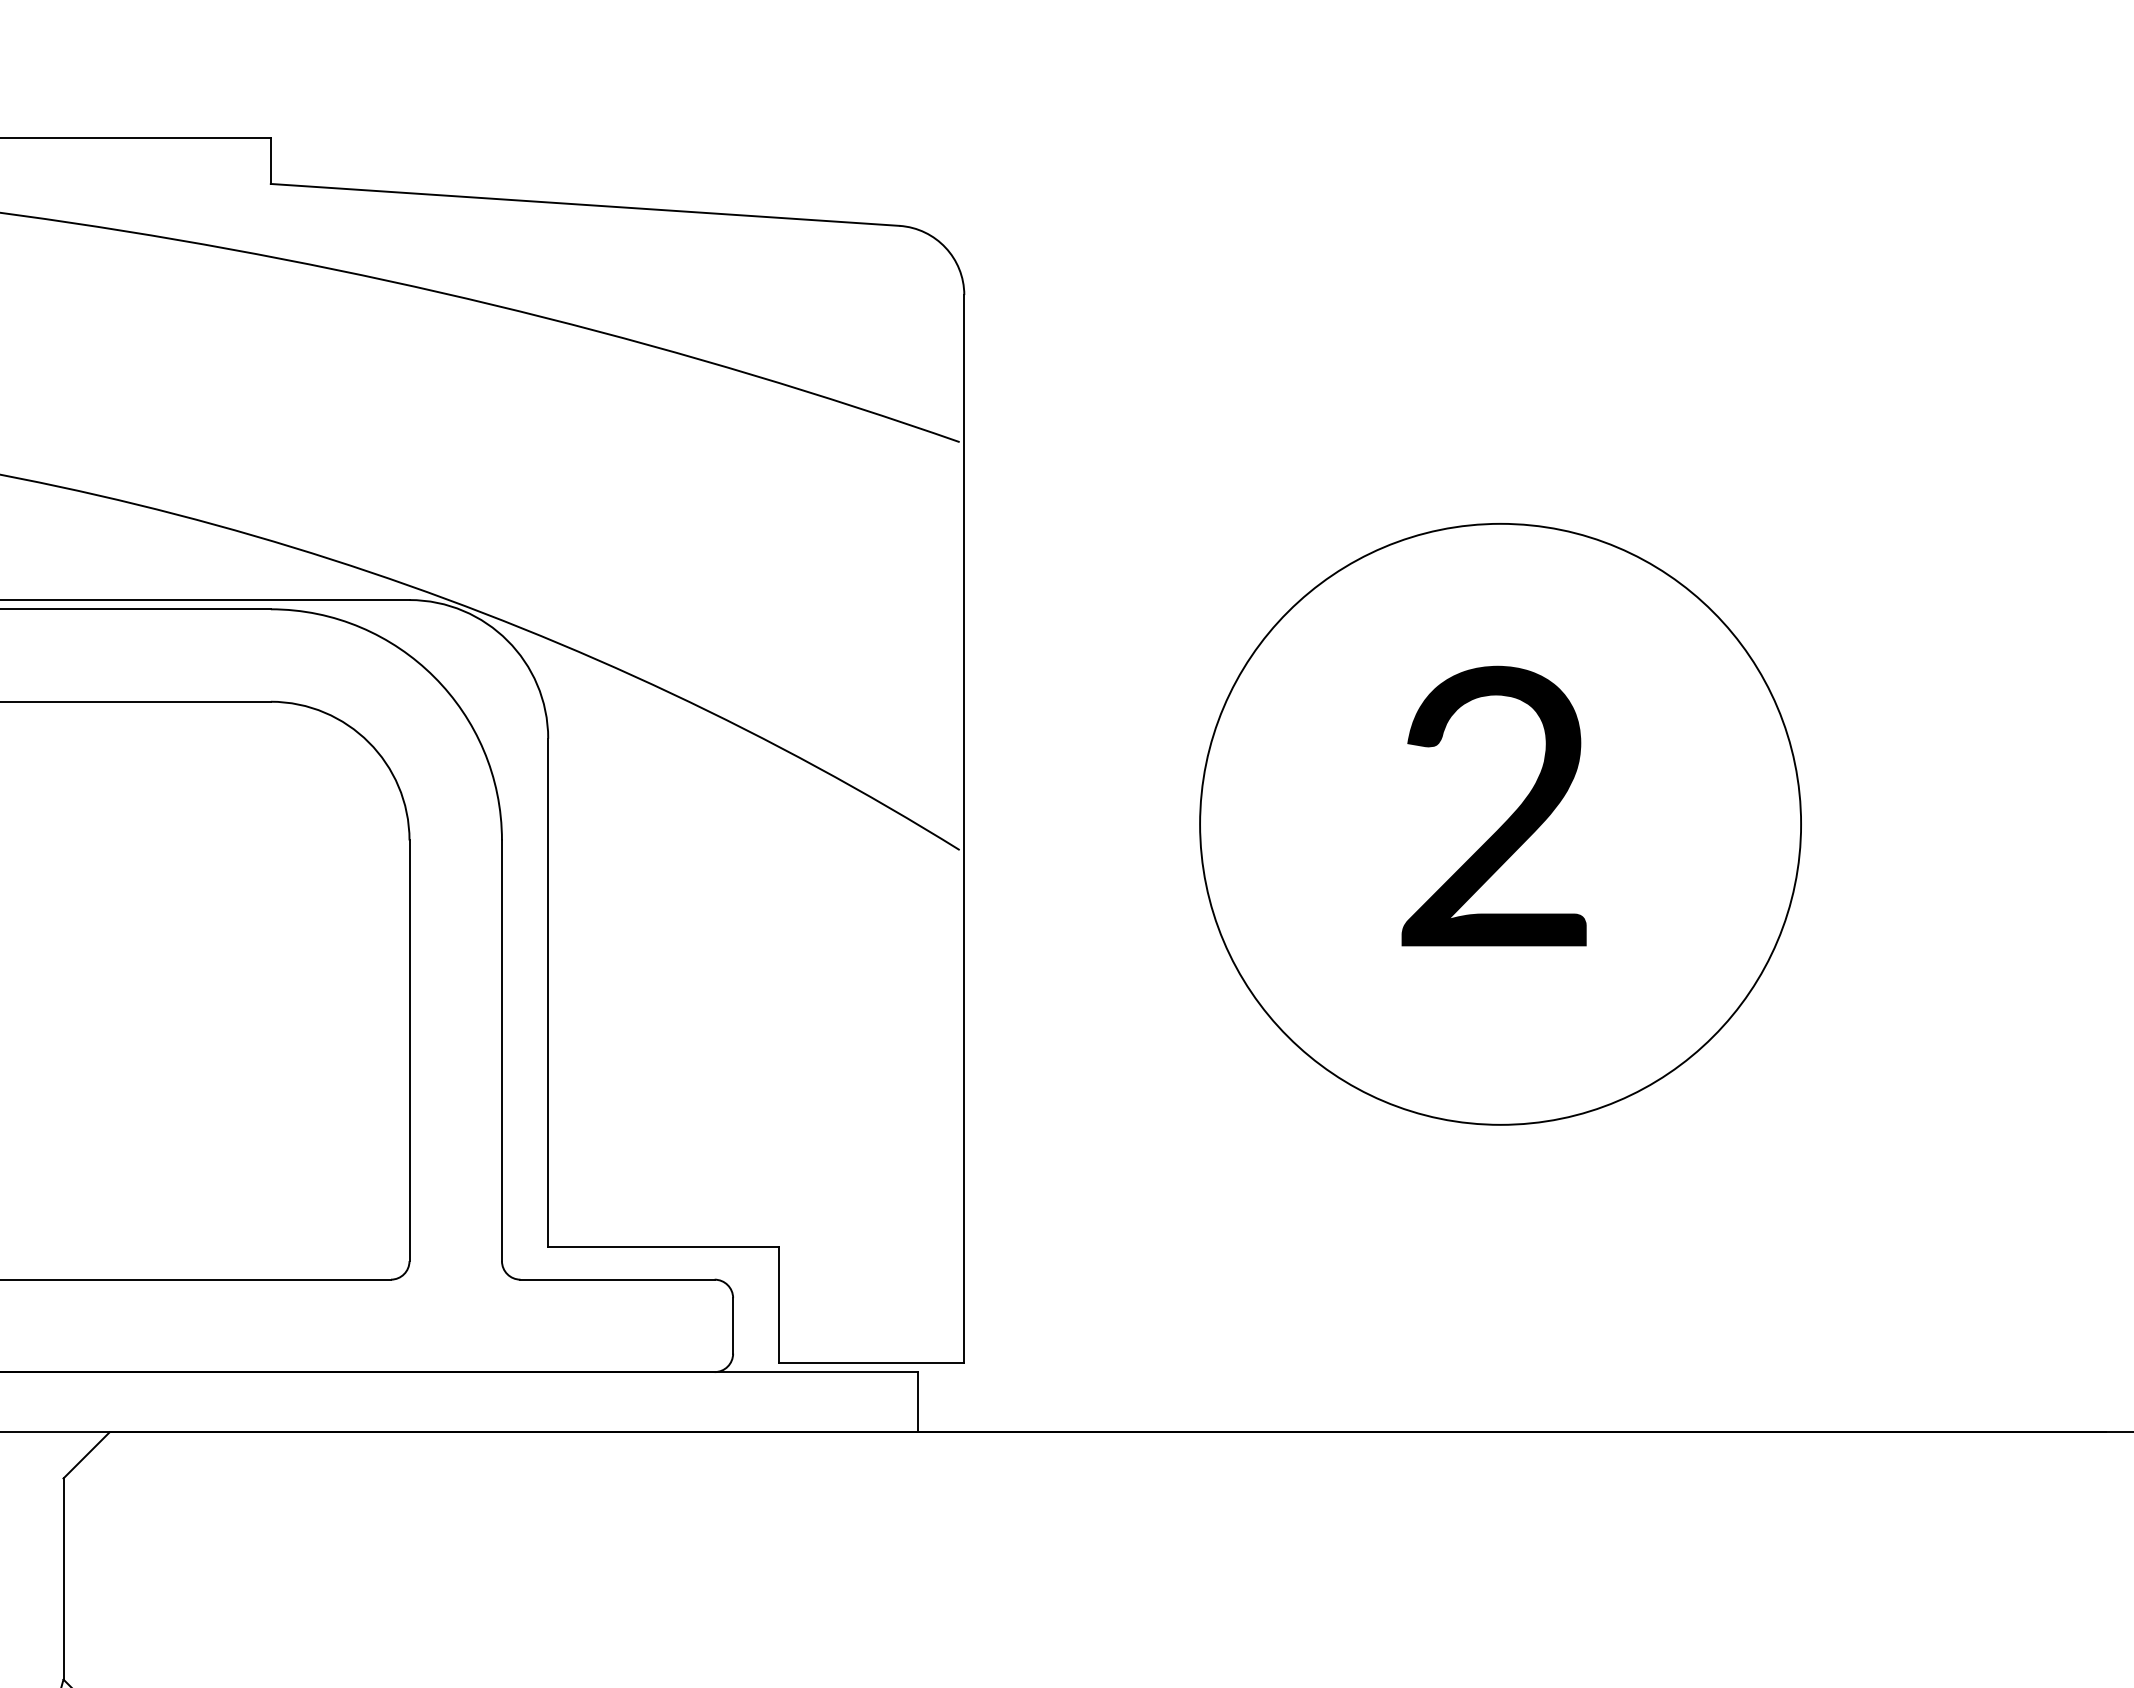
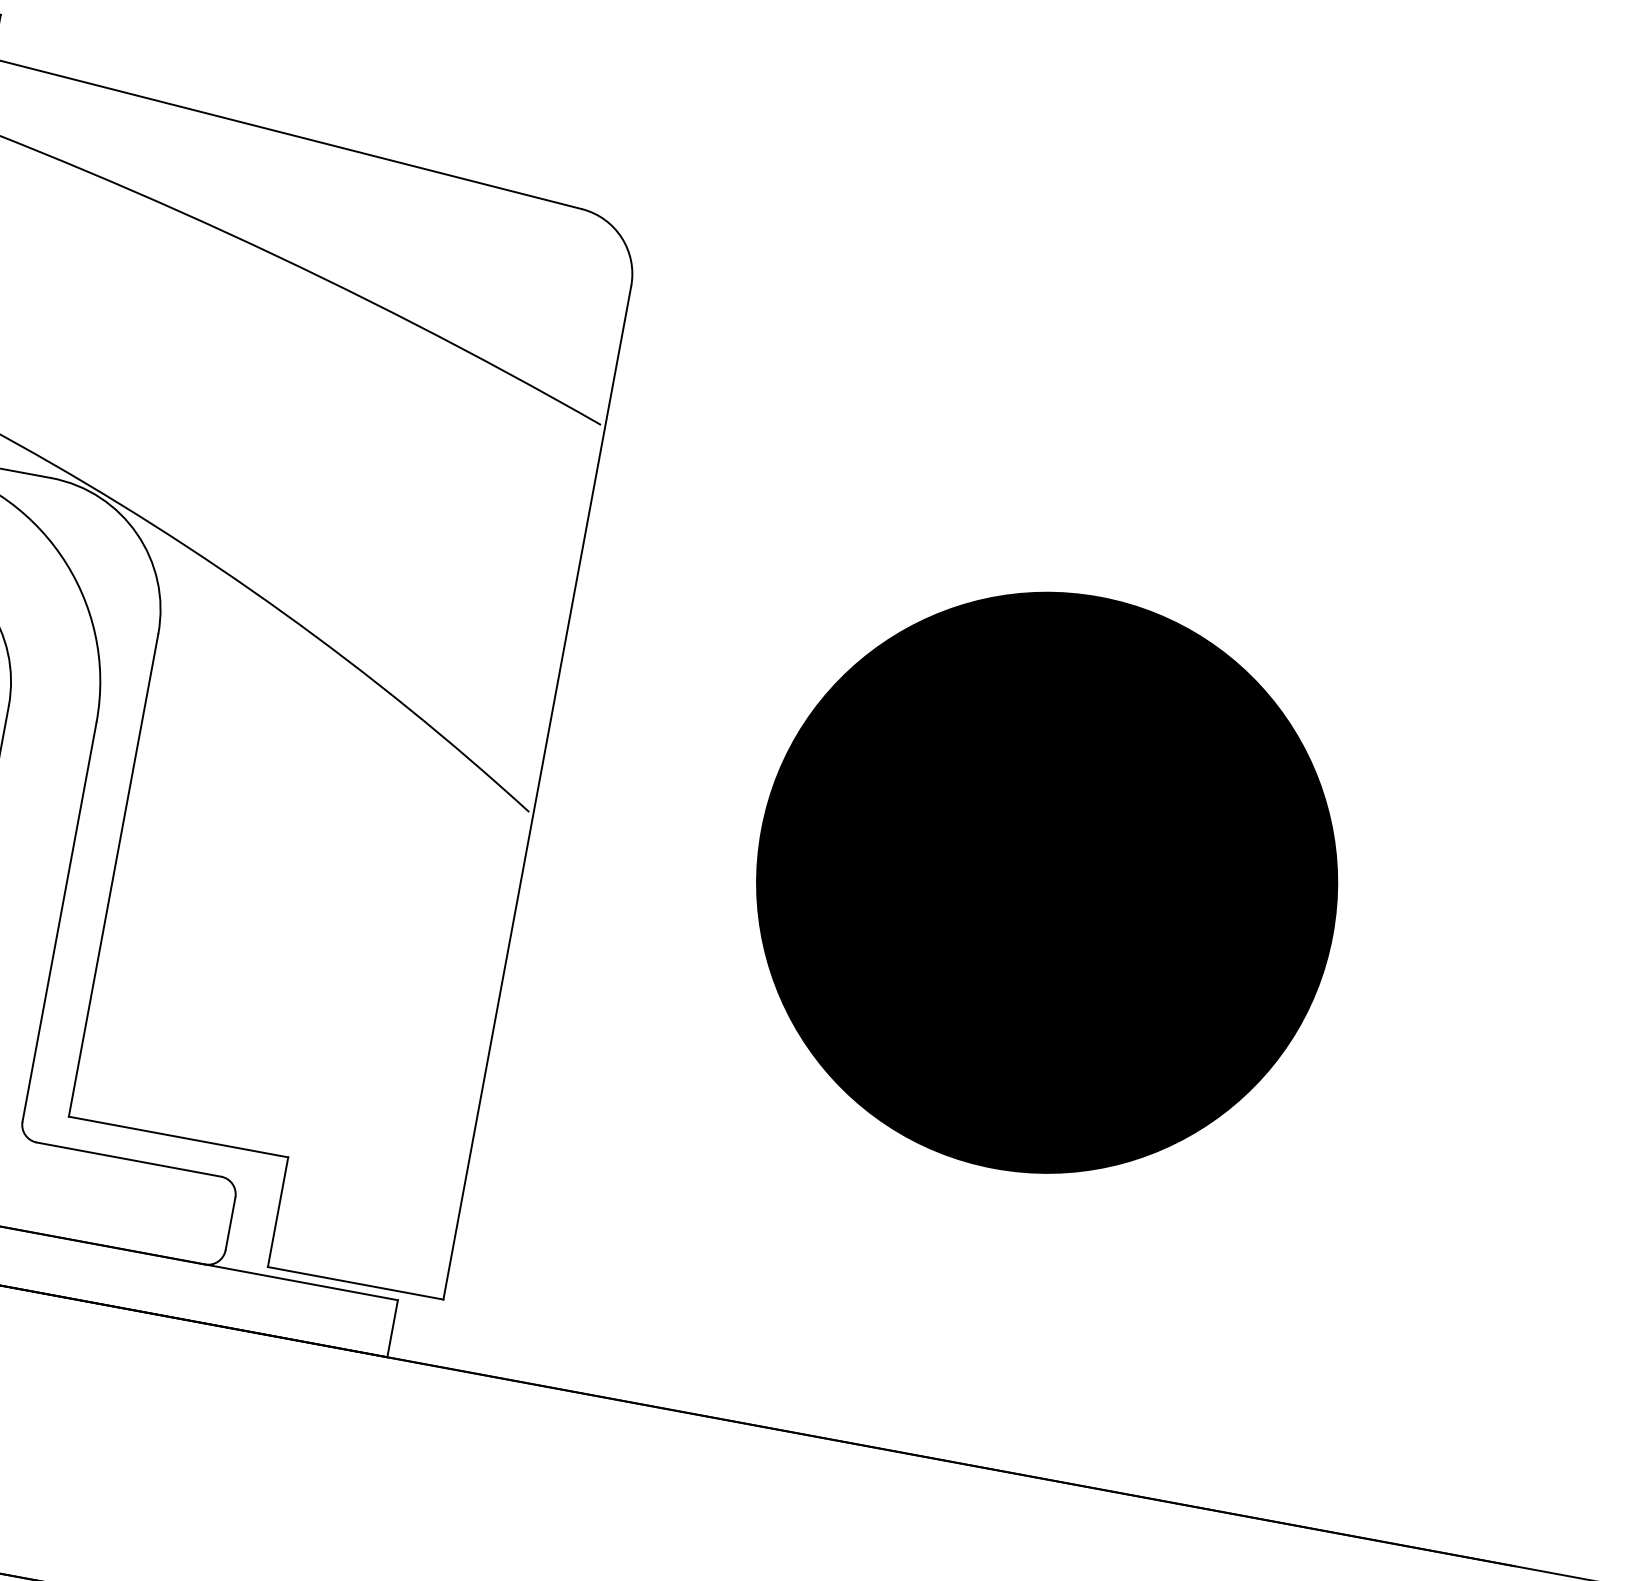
fill: (1500, 823) -> (1047, 881), added

